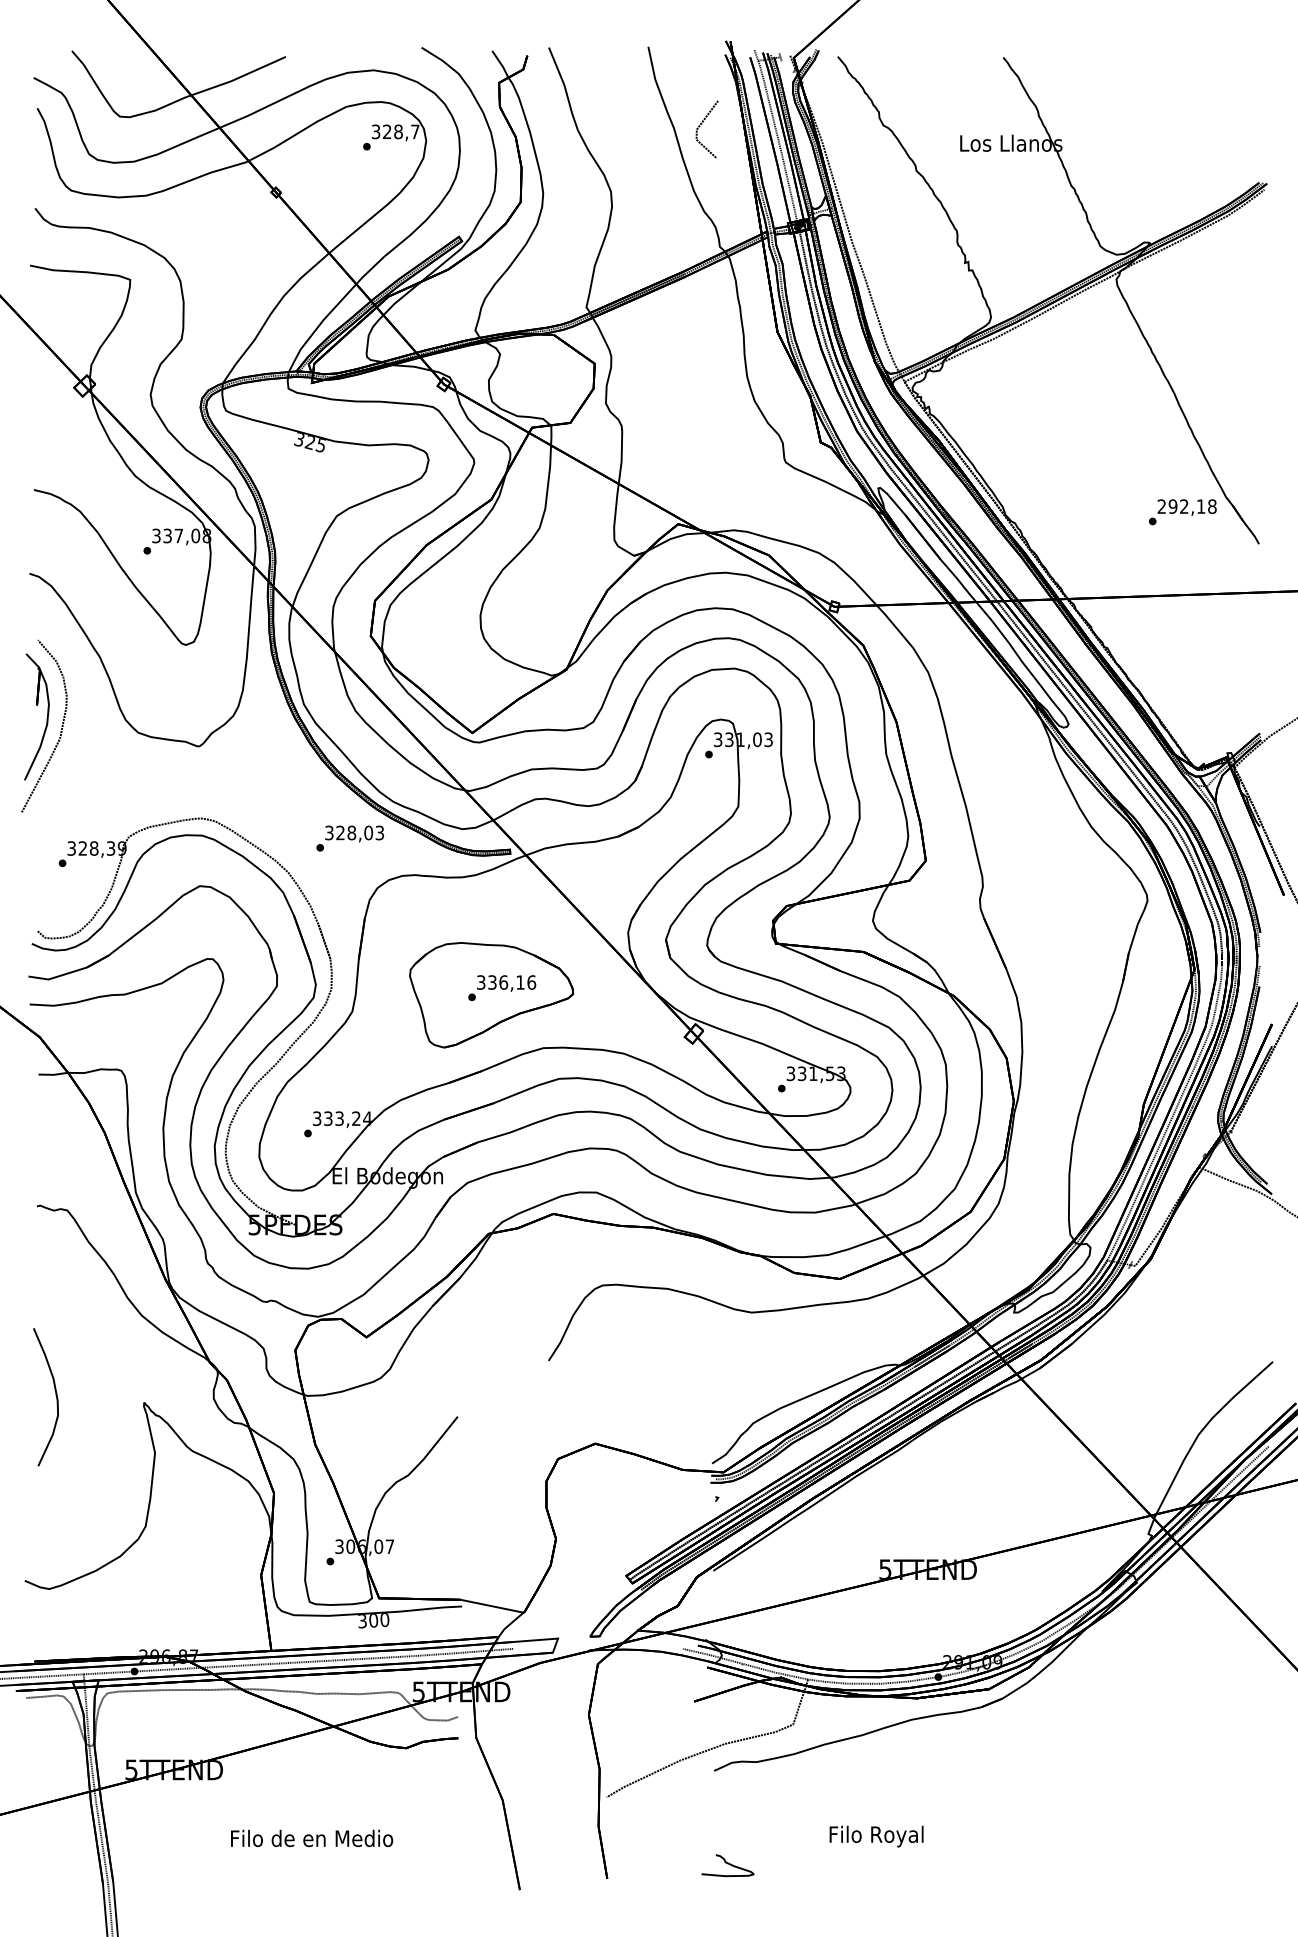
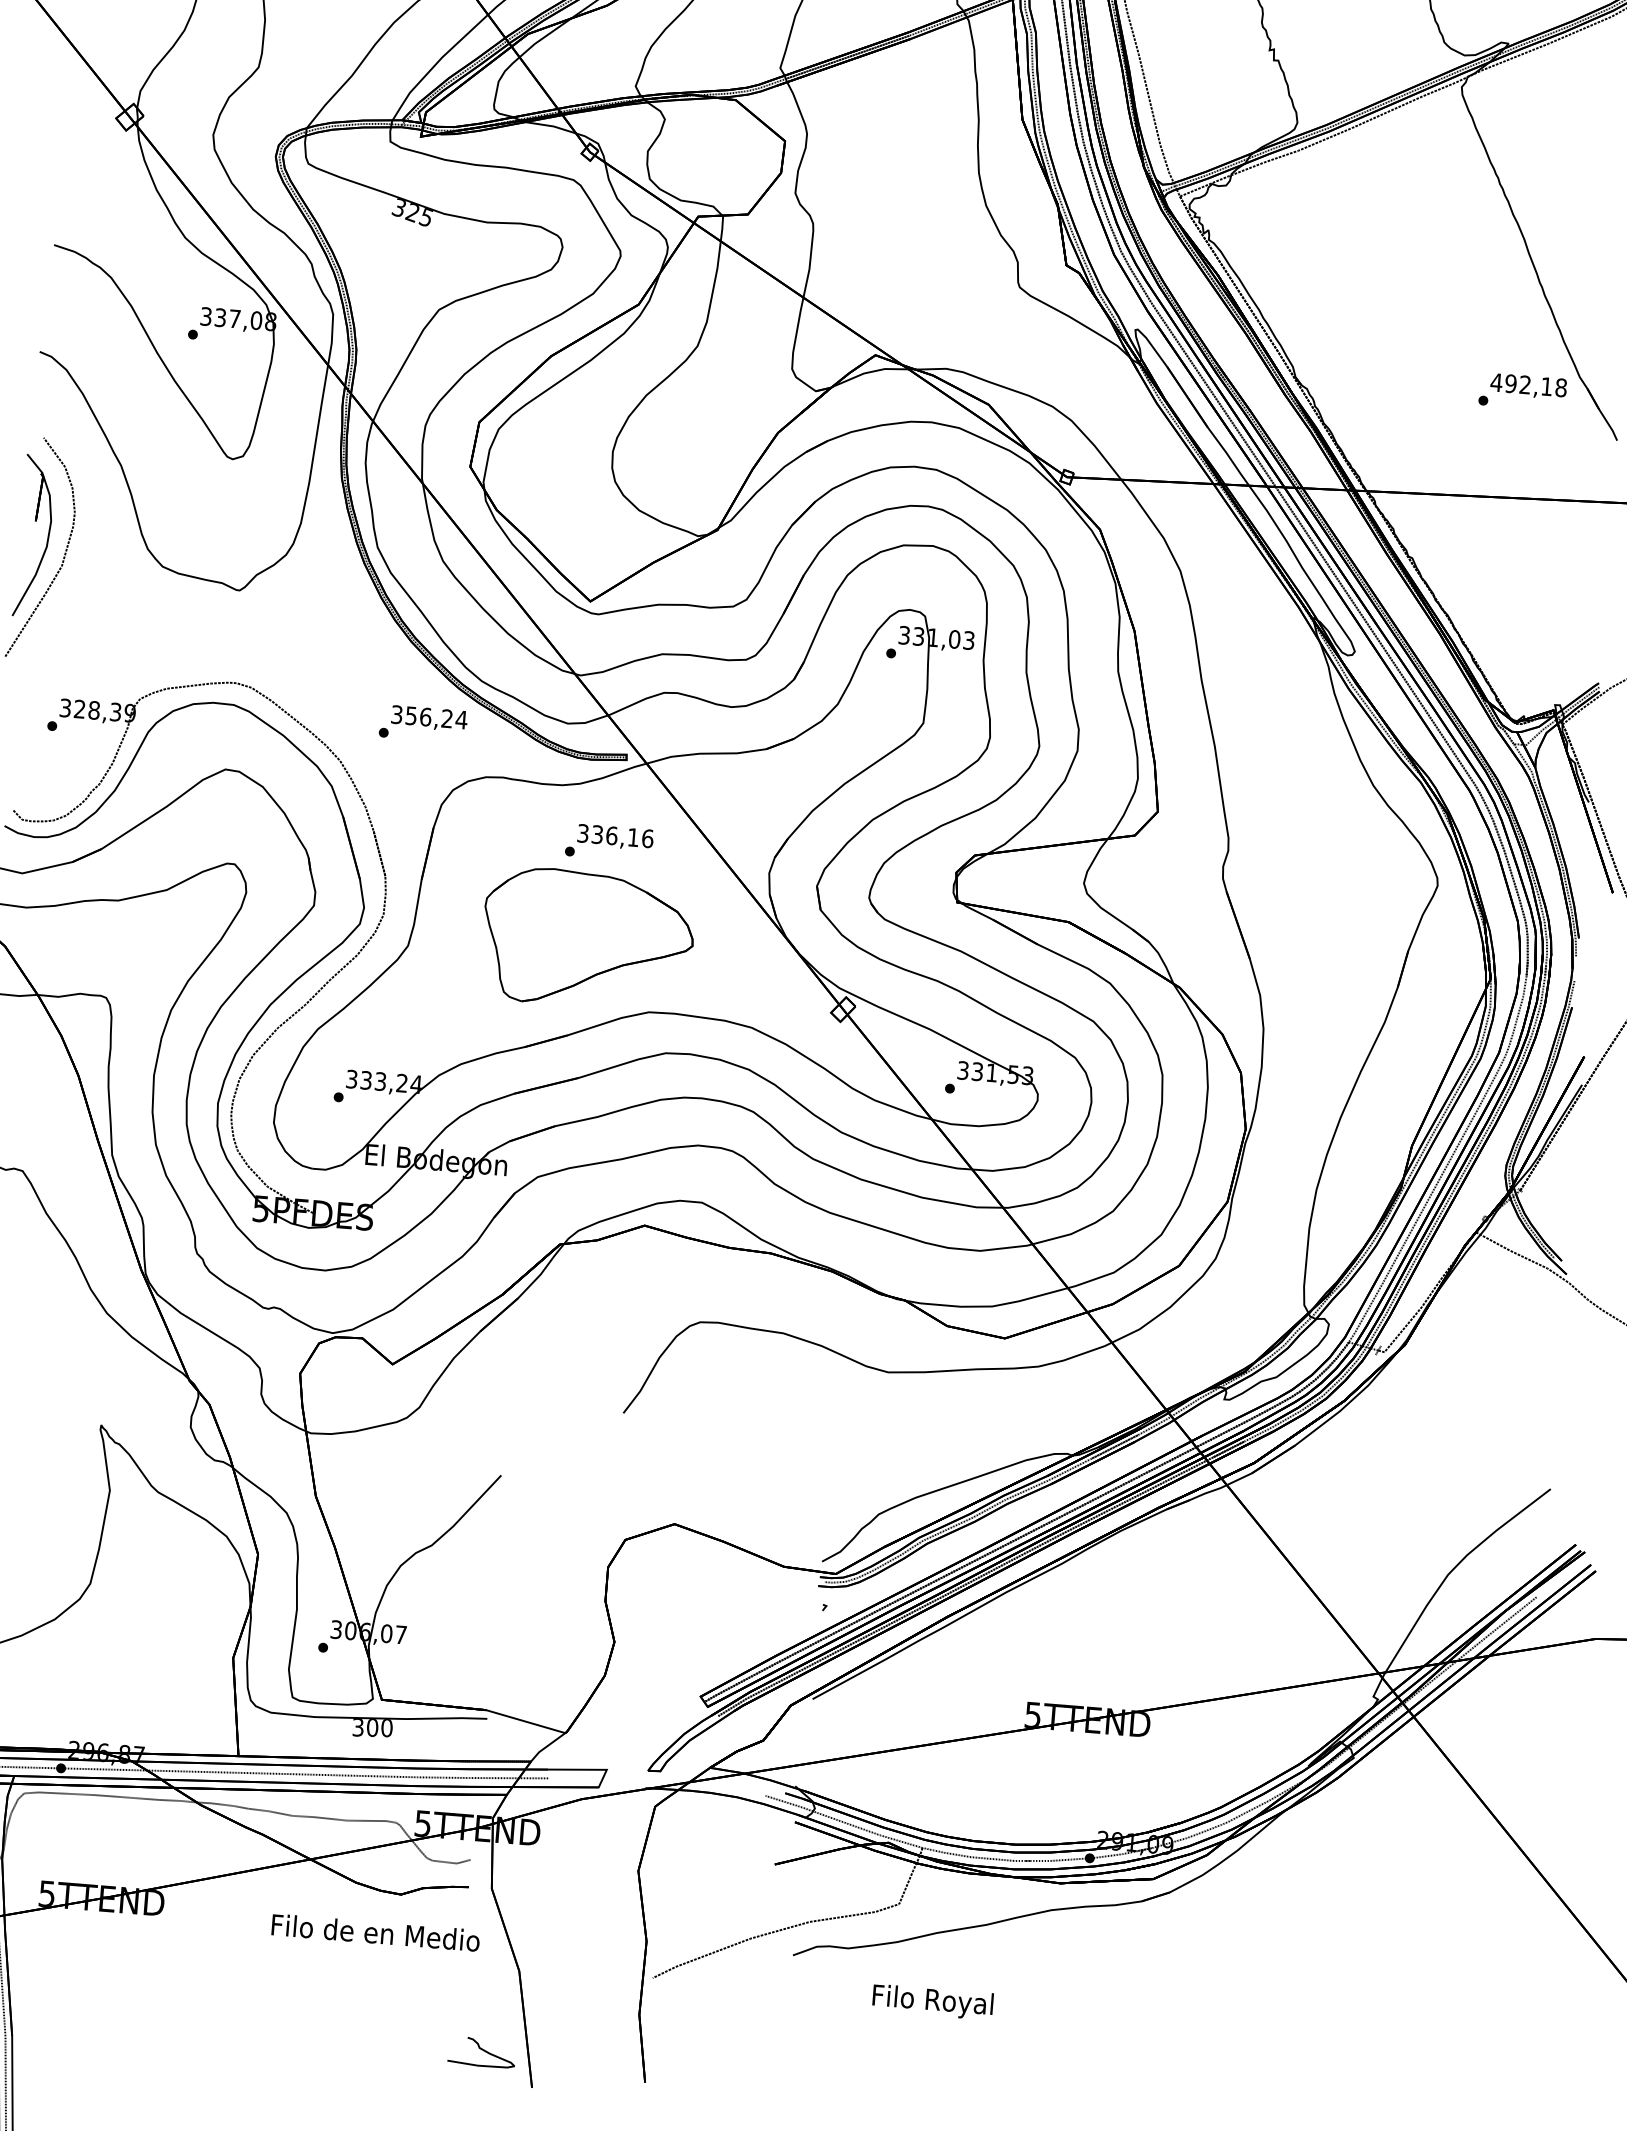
text: (1161, 506) -> (1496, 382), 292,18 -> 492,18
text: (360, 832) -> (436, 717), 328,03 -> 356,24
text: (502, 988) -> (609, 843), moved
text: (876, 1836) -> (932, 2002), moved
text: (312, 1838) -> (376, 1932), moved
curve: (727, 1864) -> (481, 2050), moved

